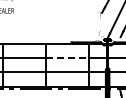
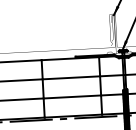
line: (67, 58) -> (71, 78), dashed -> solid

